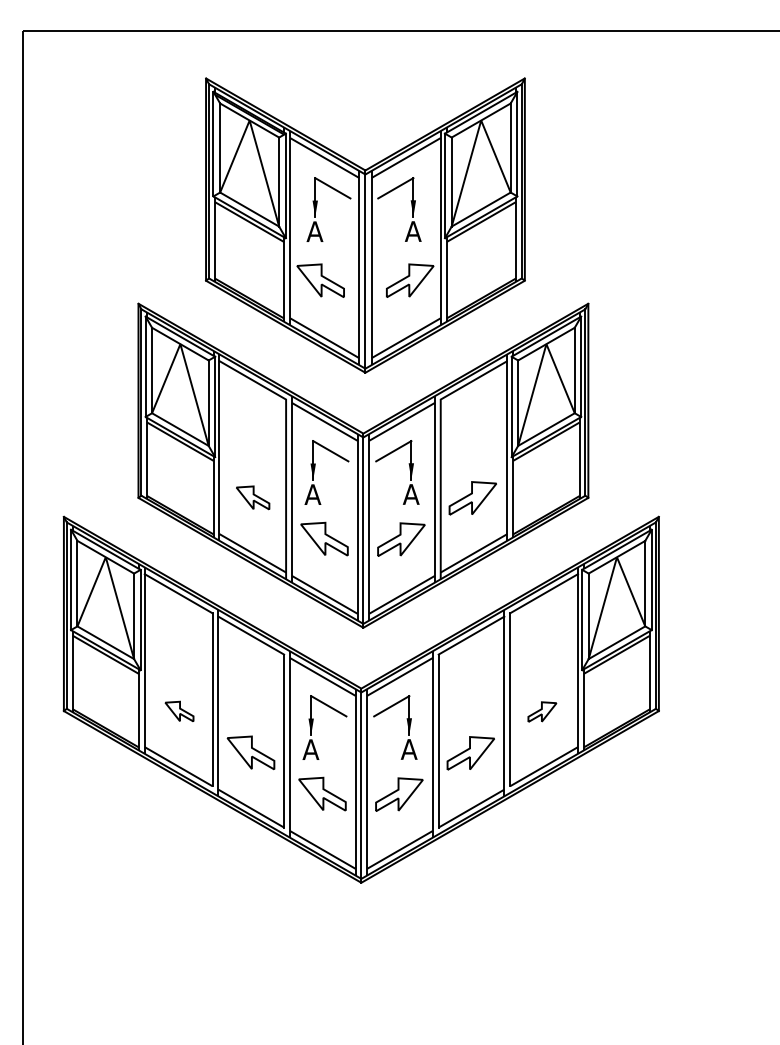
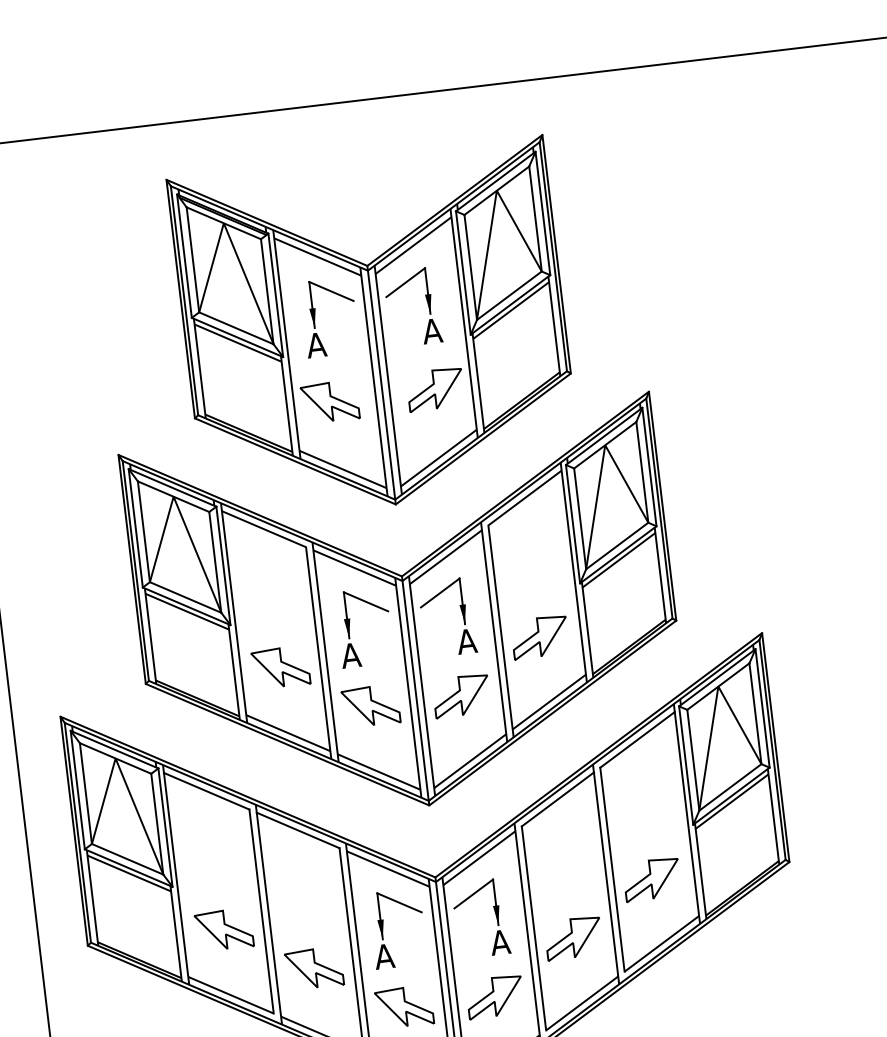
part: (252, 497) -> (280, 667), size x1.43
part: (179, 711) -> (224, 930), size x1.67
part: (542, 711) -> (652, 878), size x1.67

